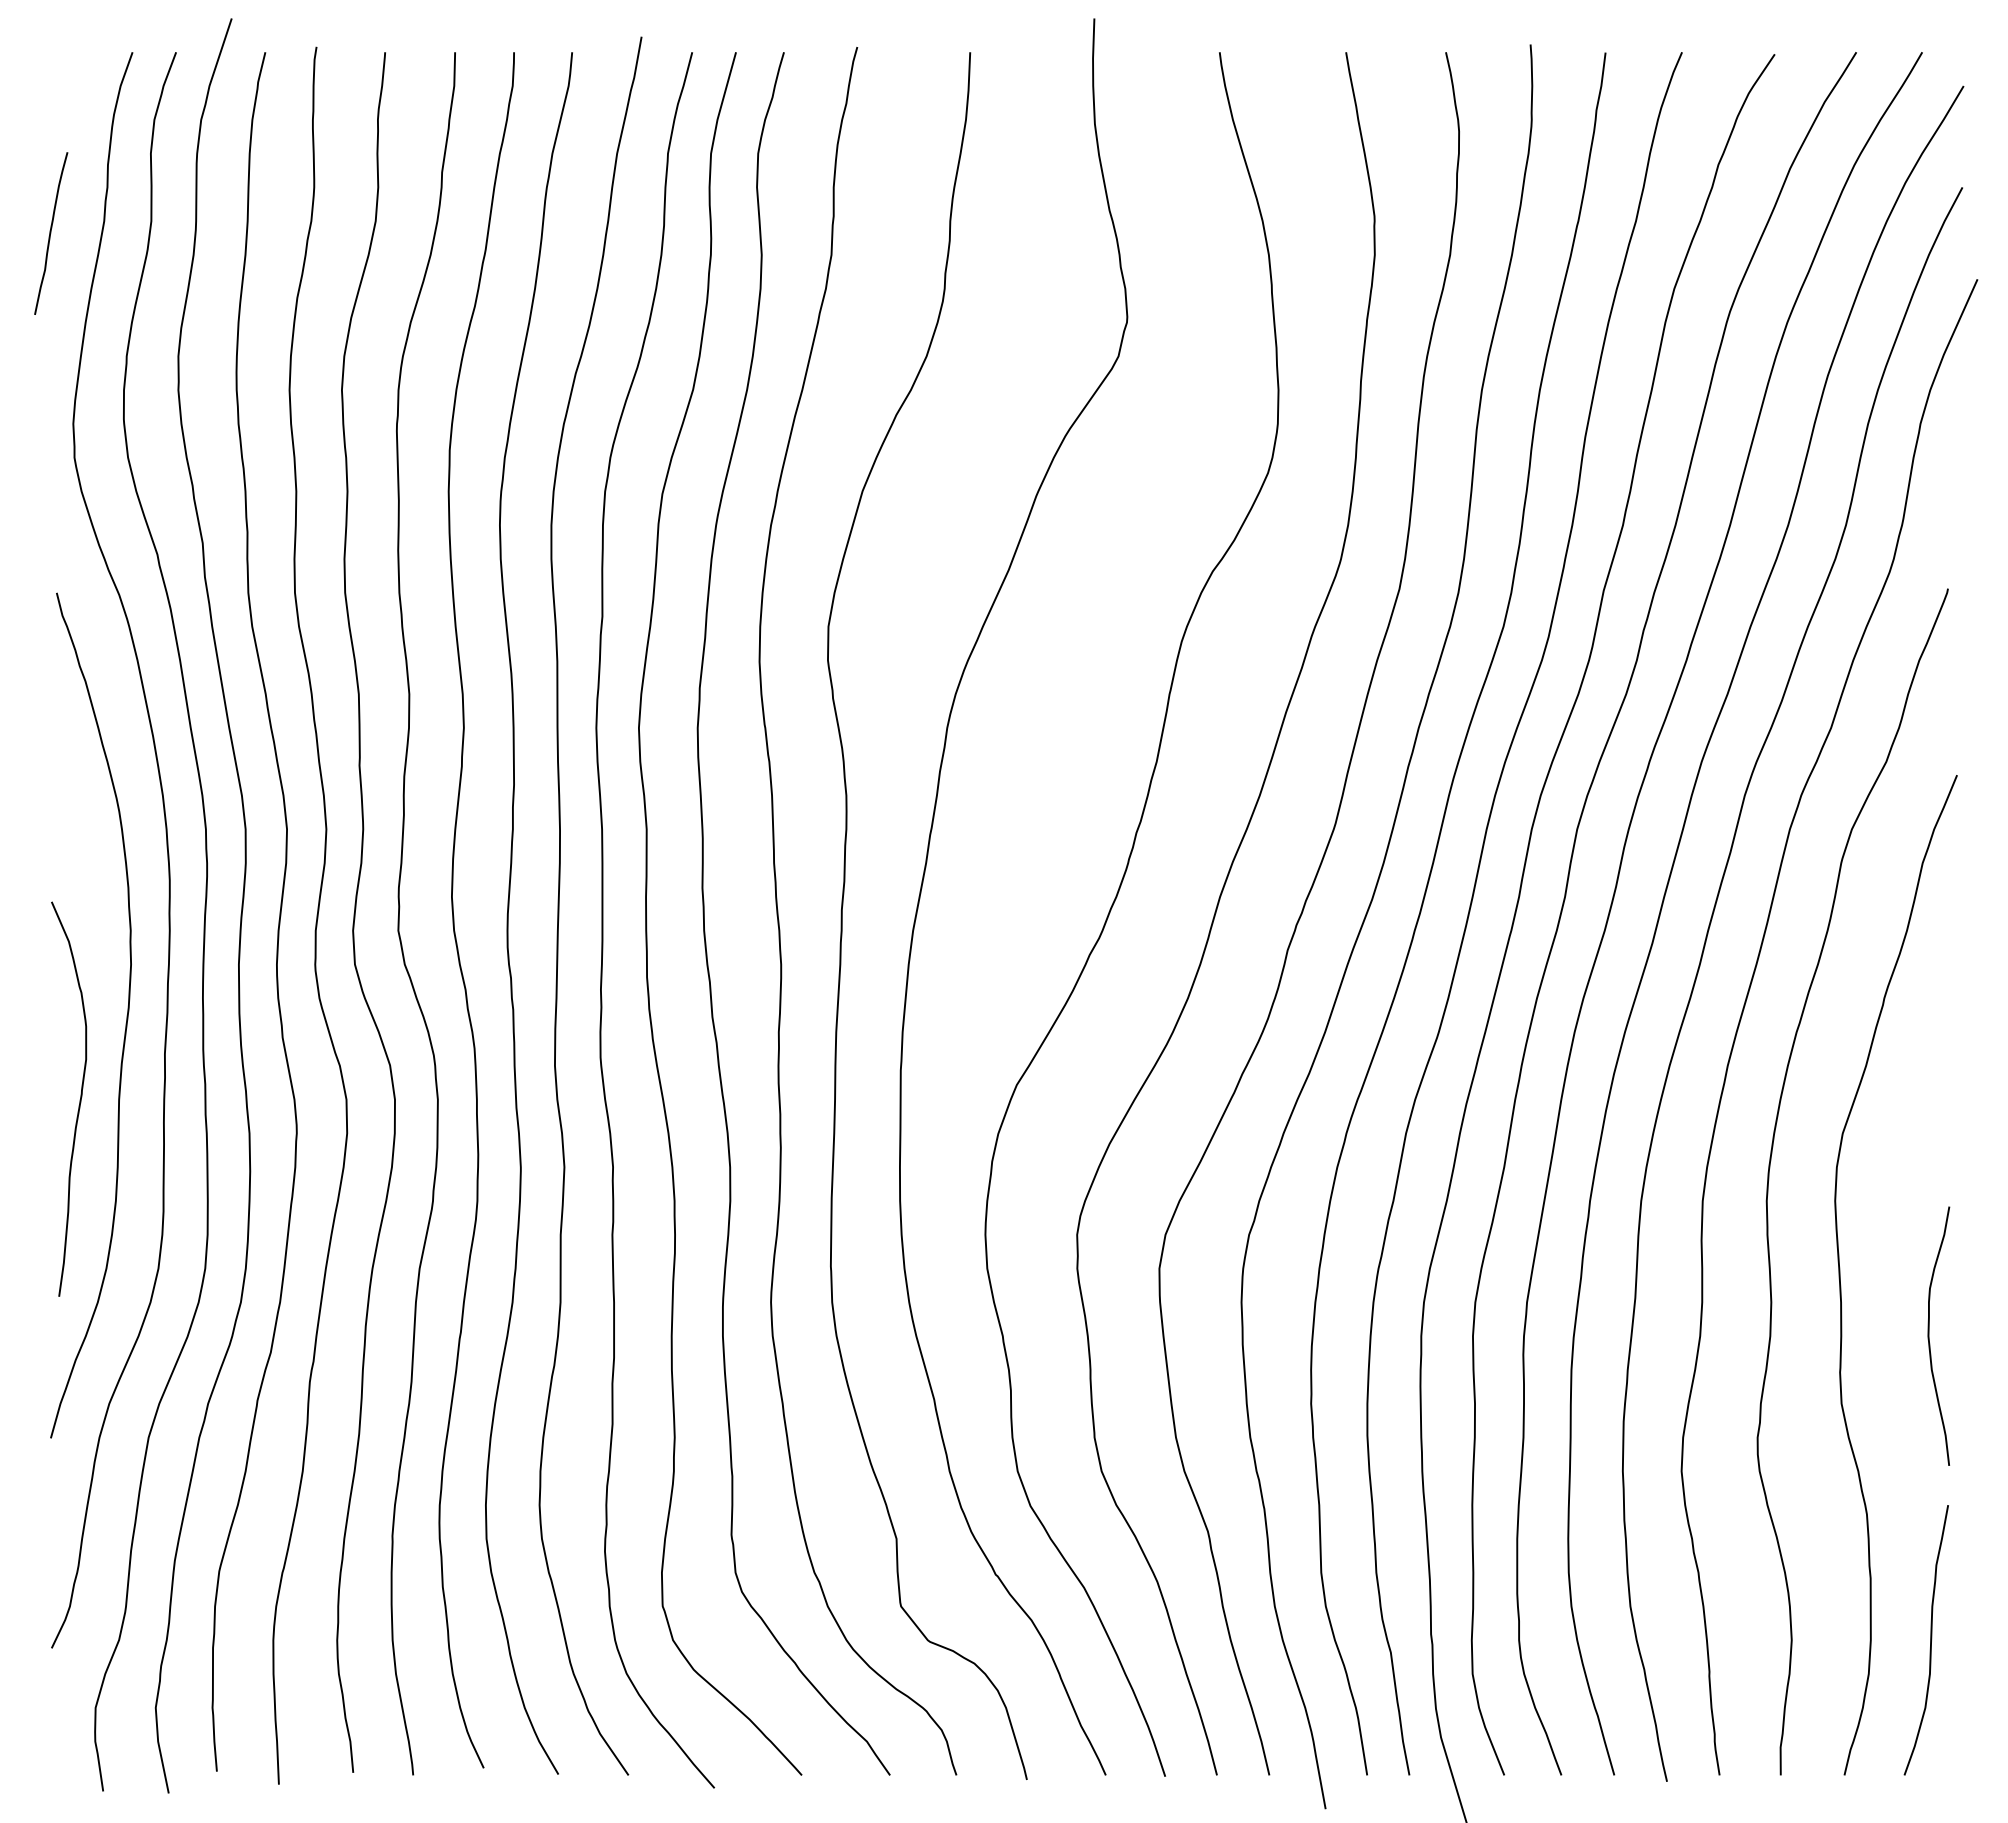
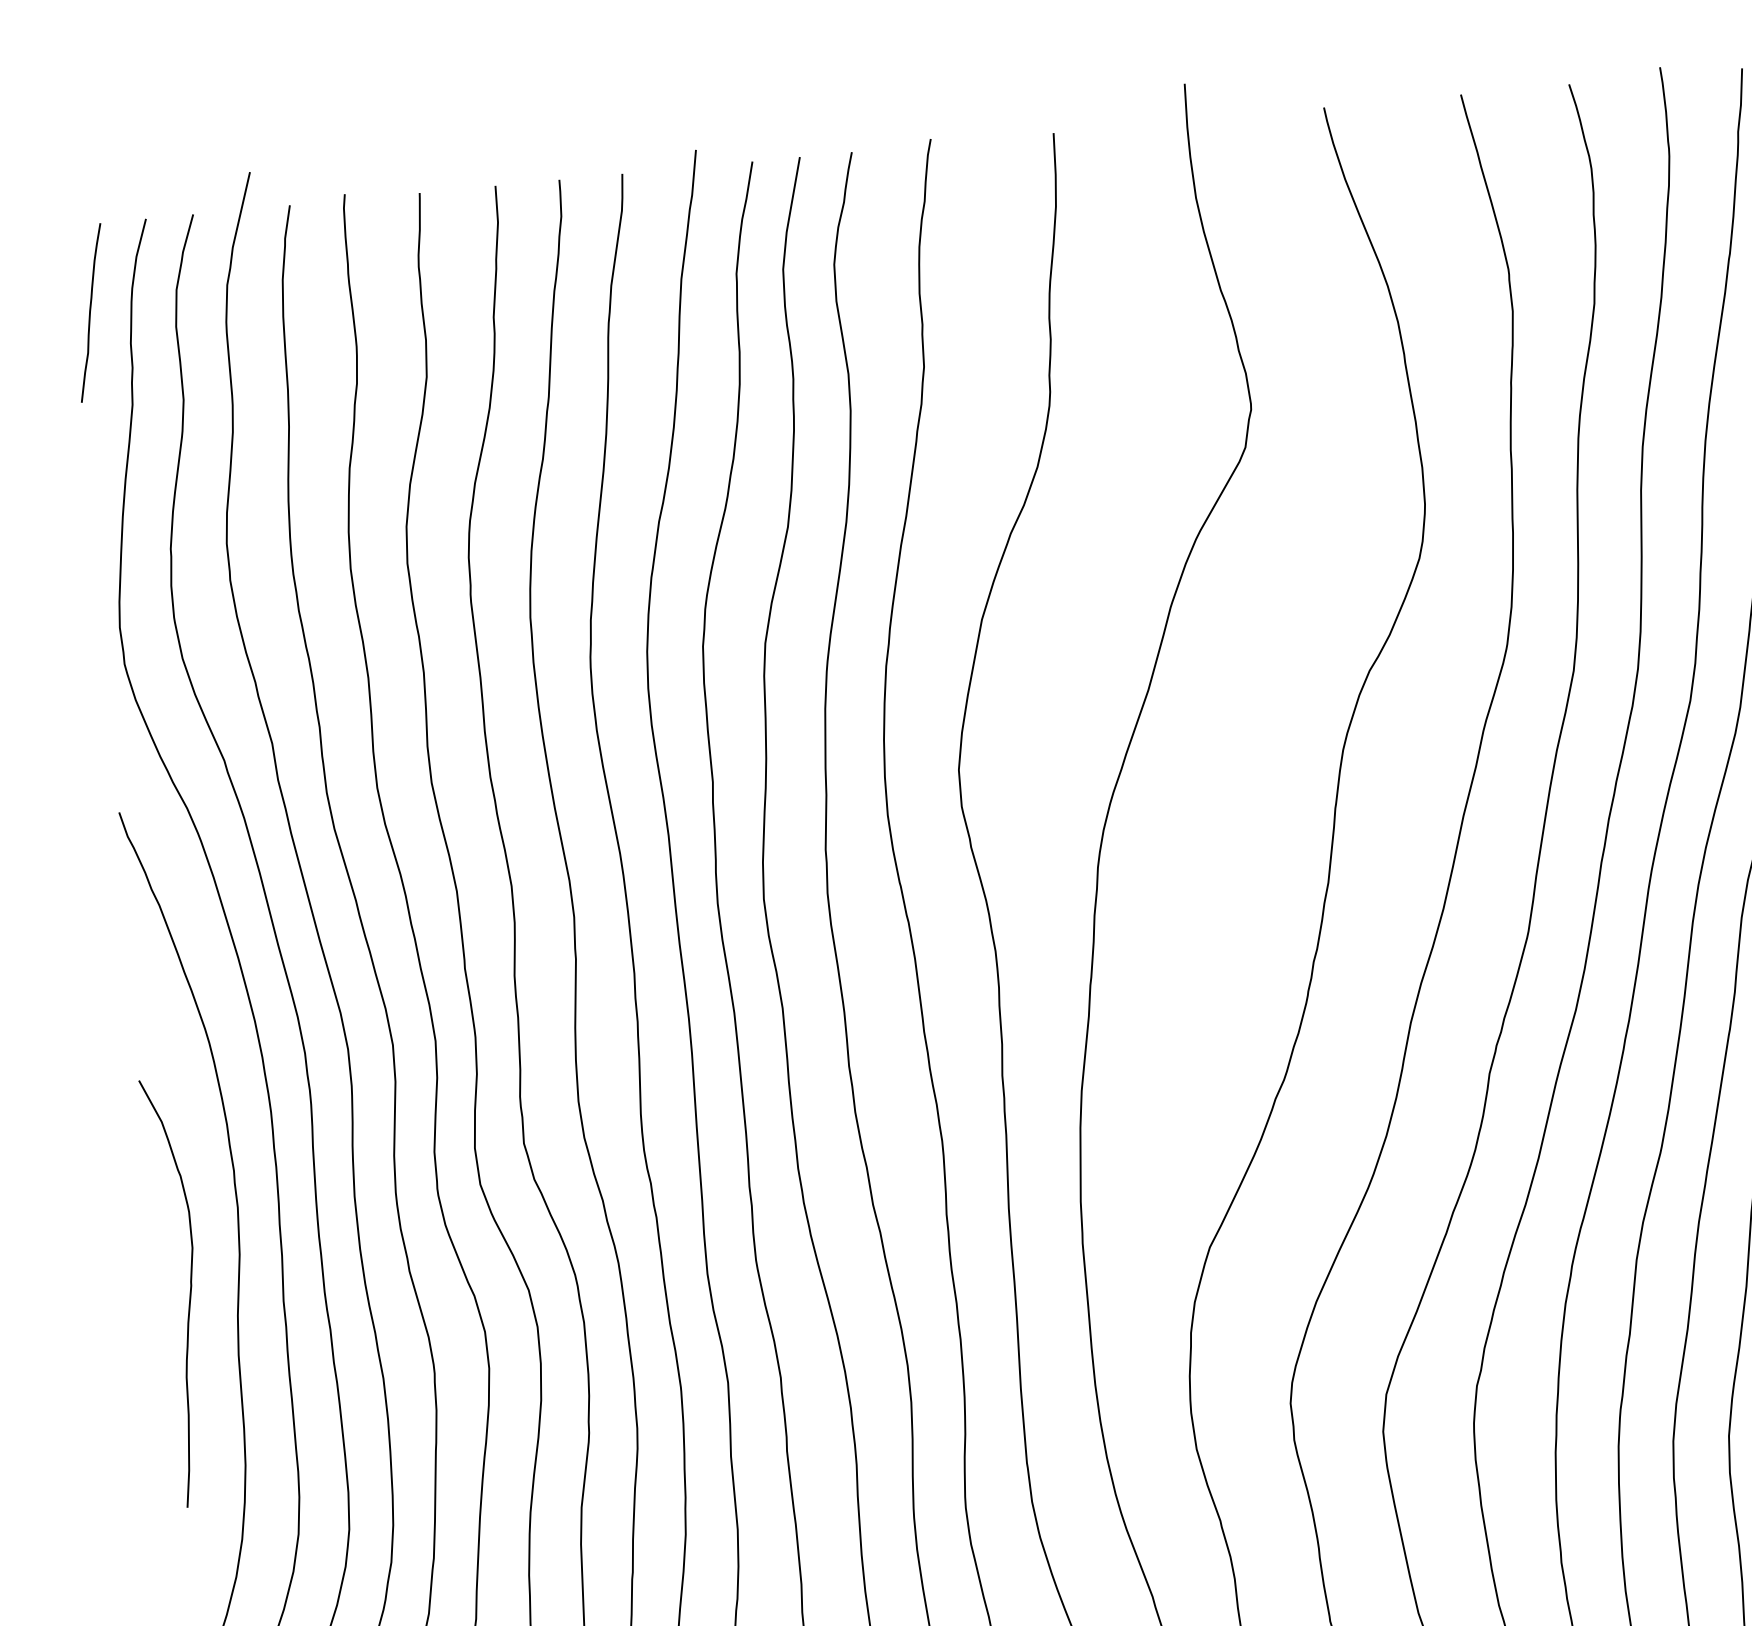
curve: (51, 233) -> (91, 312), moved
curve: (79, 1099) -> (189, 1291), moved

